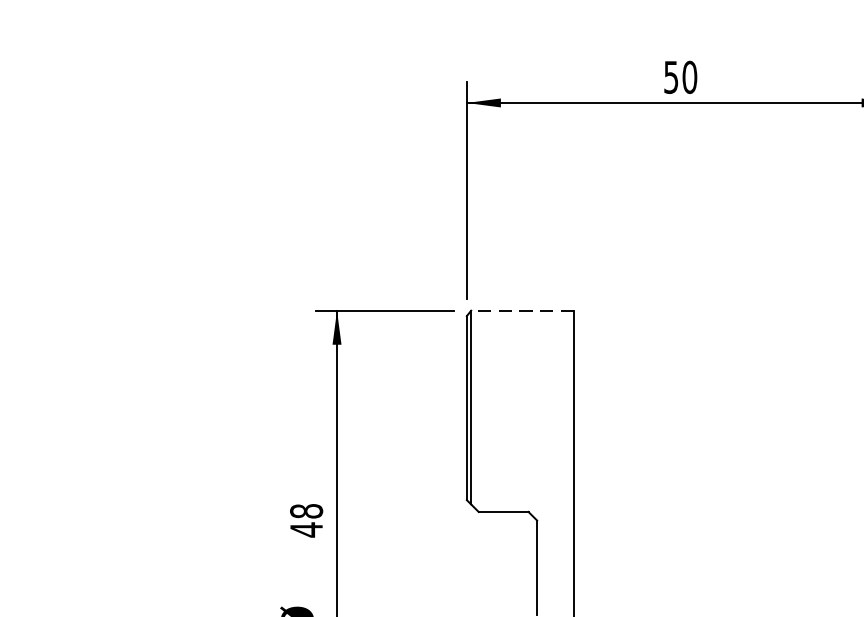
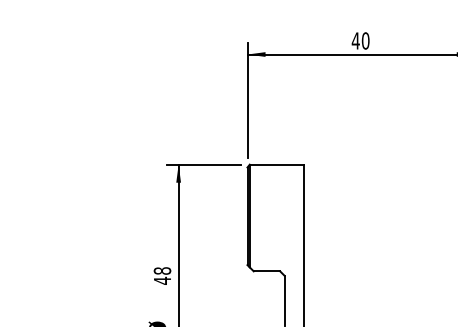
text: (670, 76) -> (355, 40), 50 -> 40
line: (521, 310) -> (276, 164), dashed -> solid

